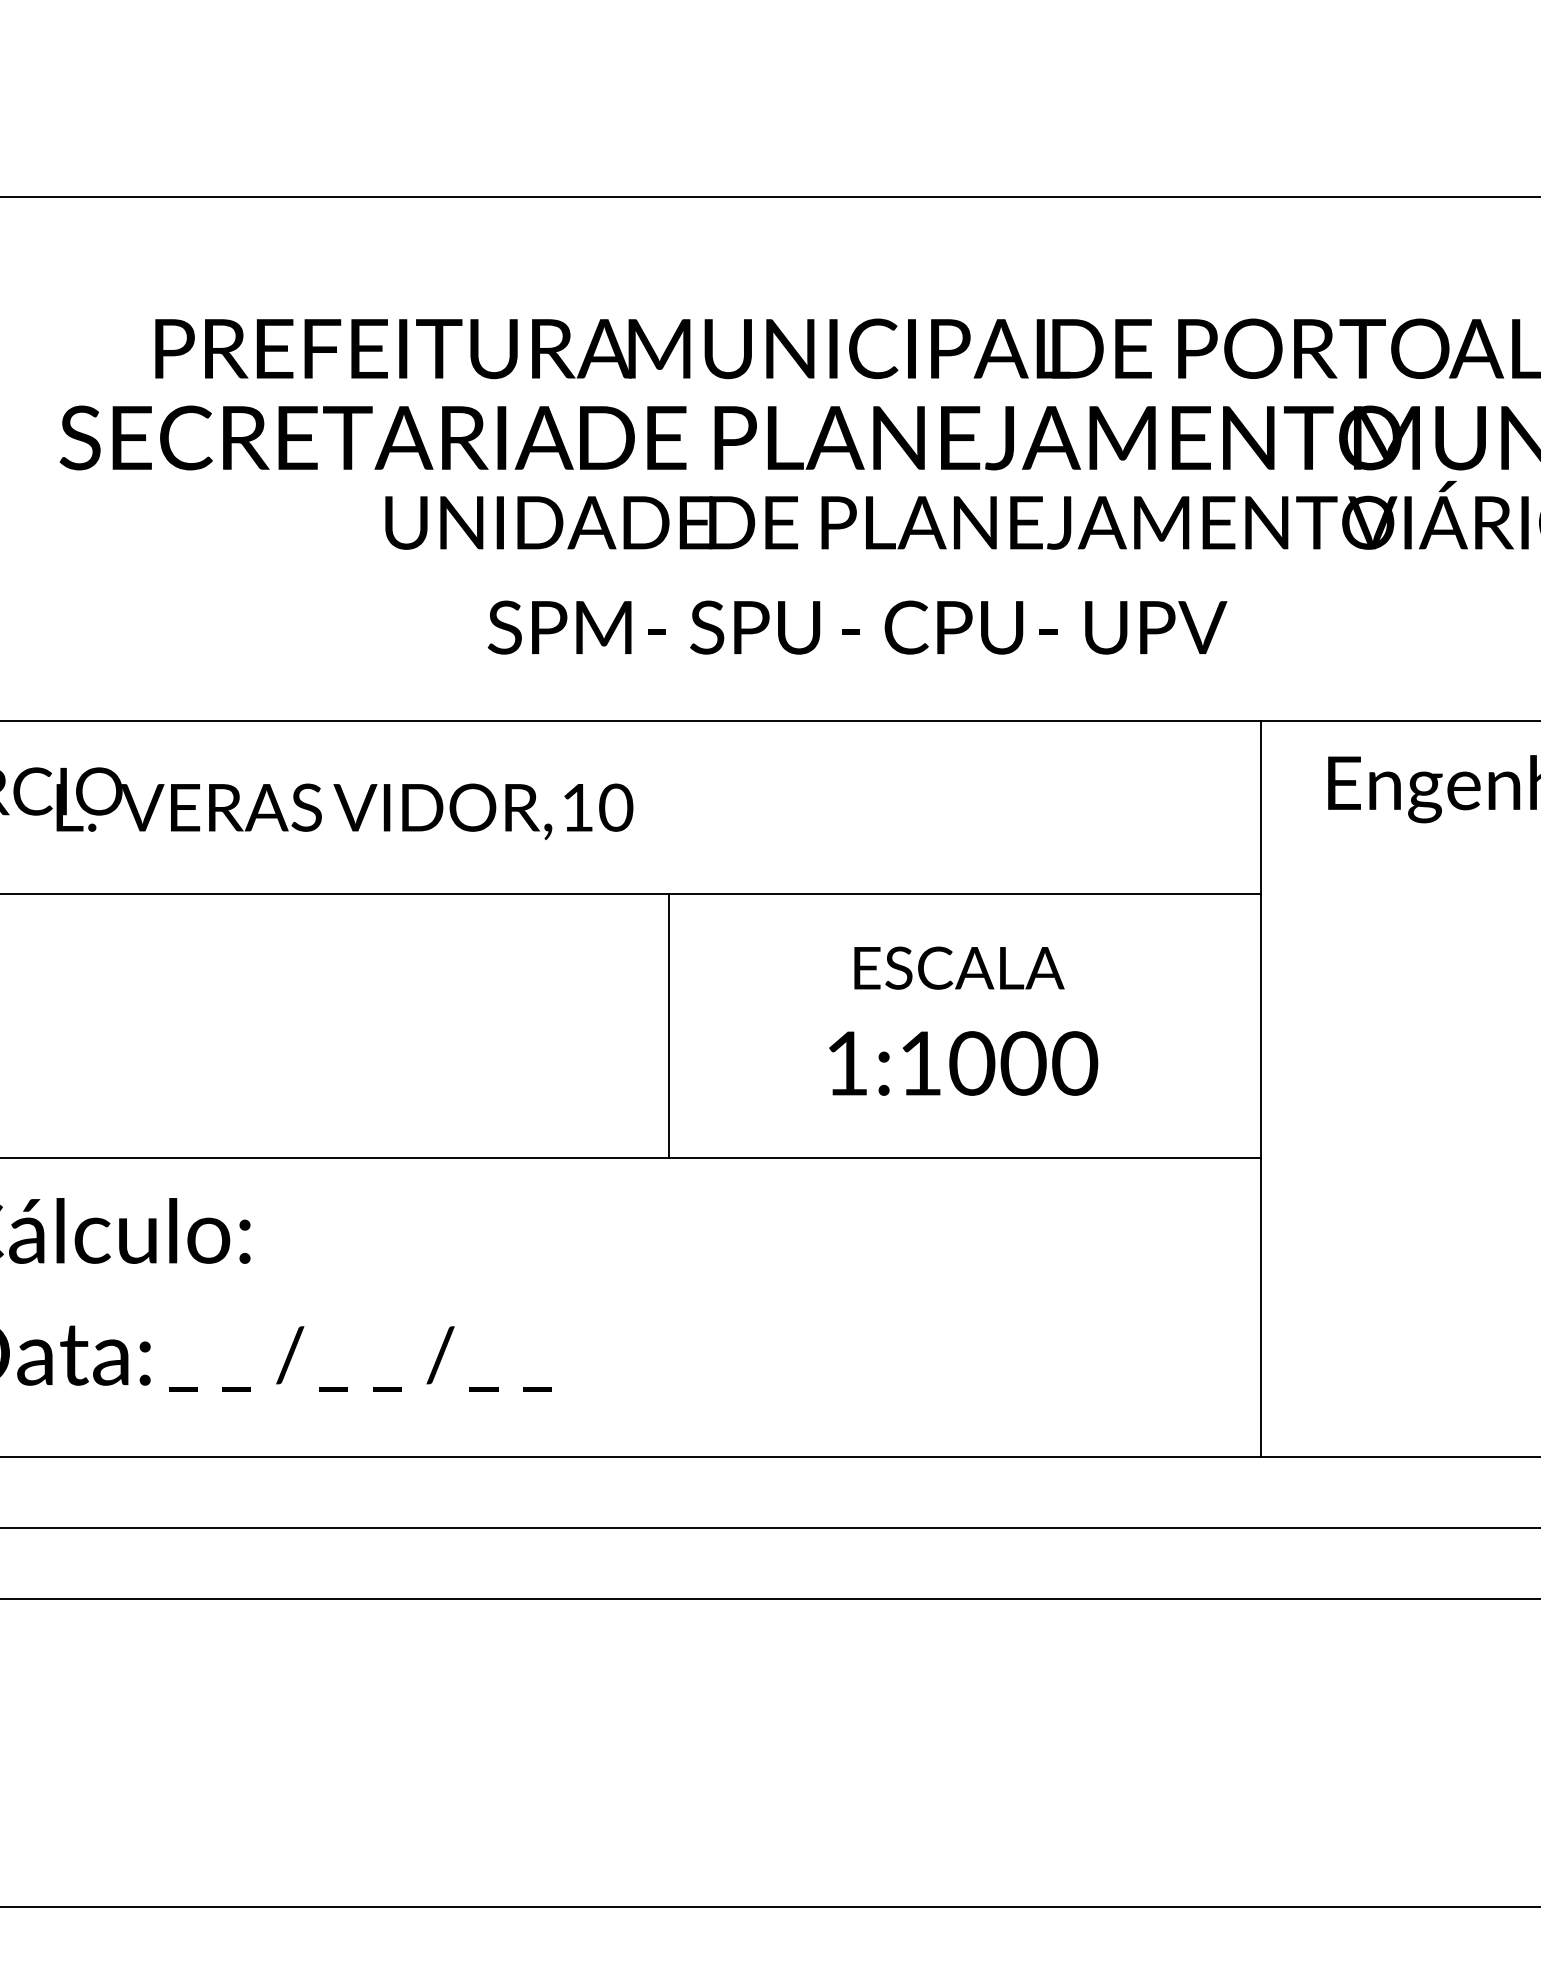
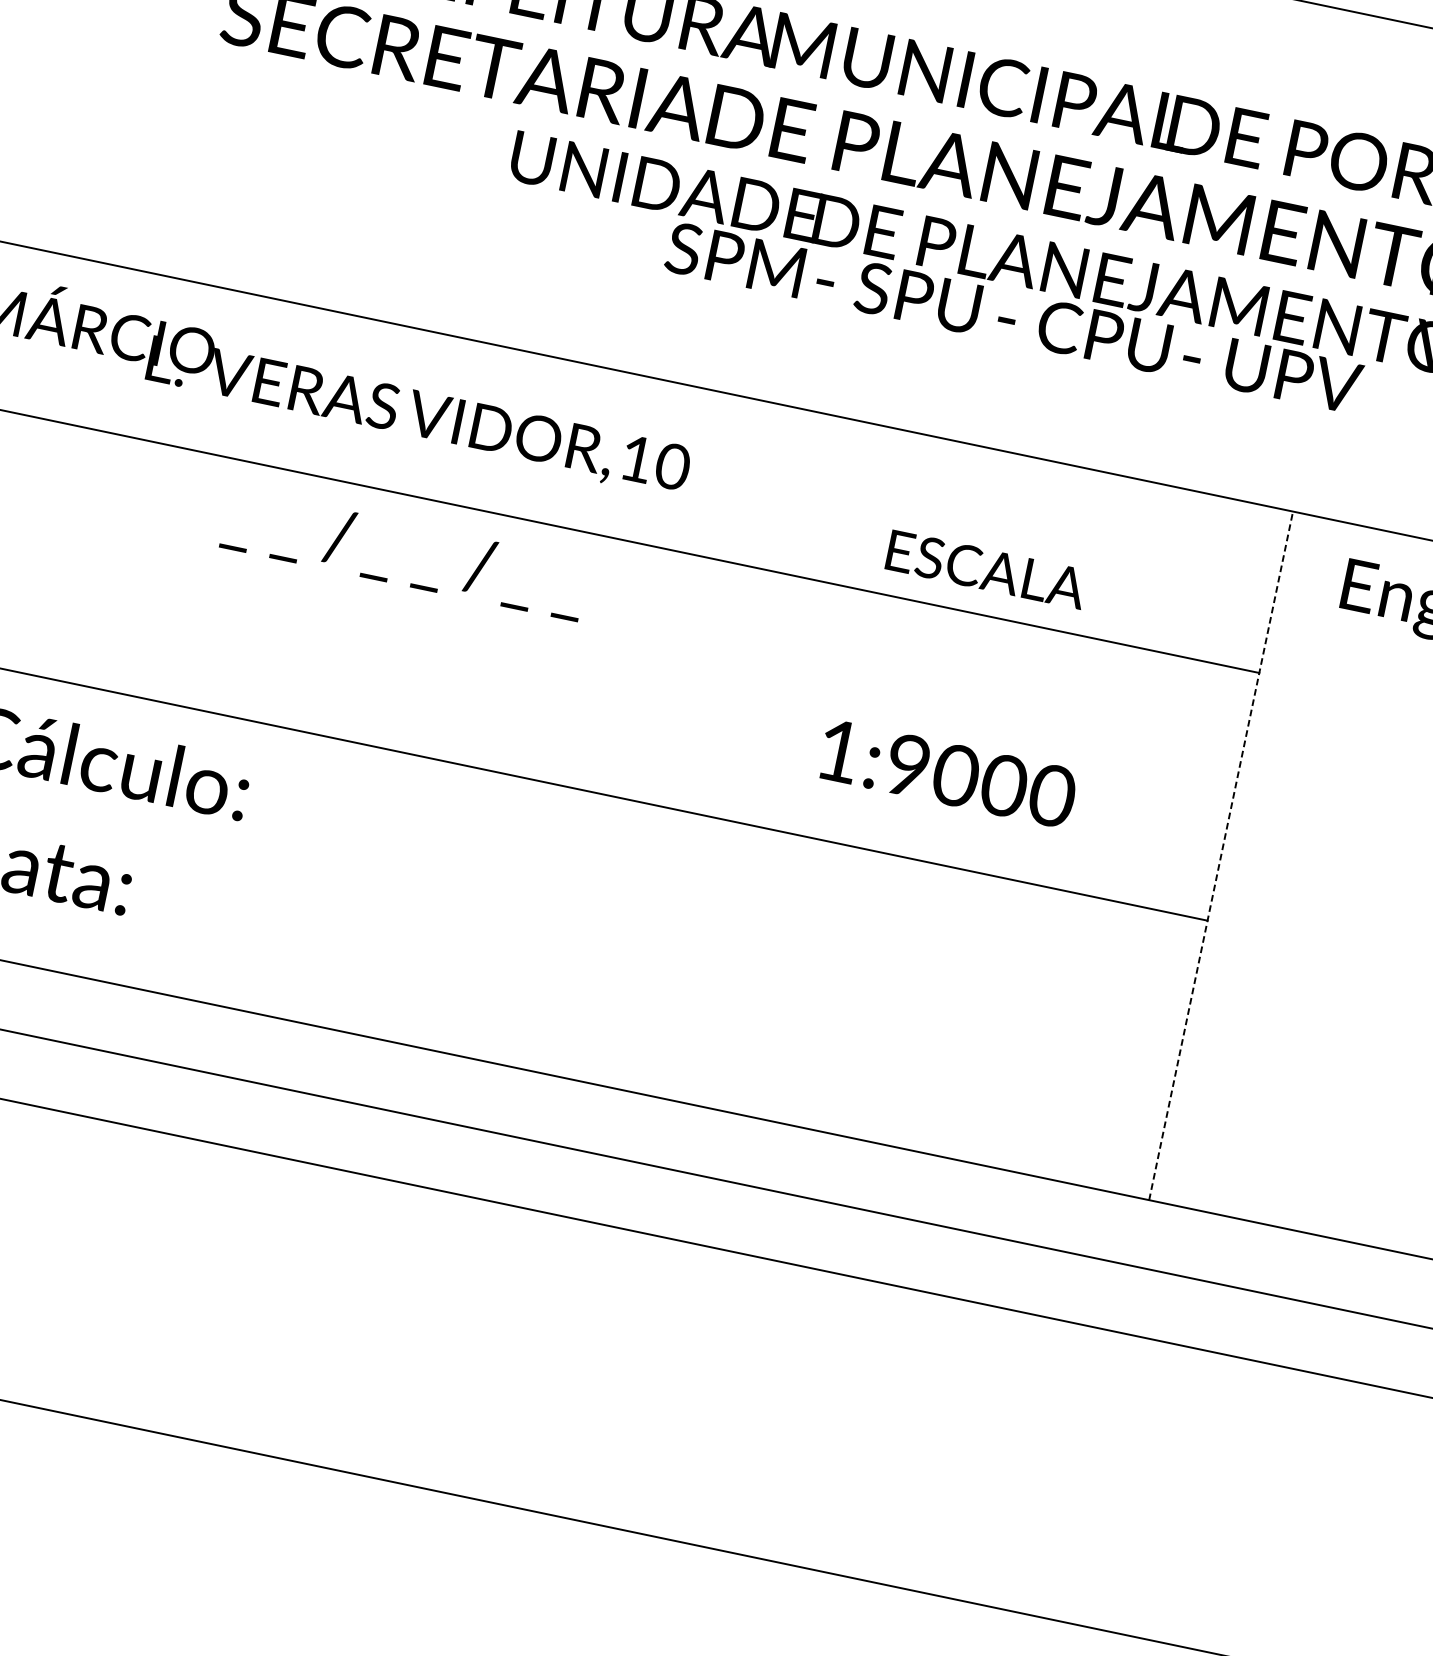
text: (857, 627) -> (1013, 317), moved
text: (959, 967) -> (986, 569), moved
line: (669, 1025) -> (680, 680), removed
text: (919, 1063) -> (906, 765), 1:1000 -> 1:9000
line: (1260, 1088) -> (1221, 855), solid -> dashed
text: (360, 1358) -> (404, 554), moved

